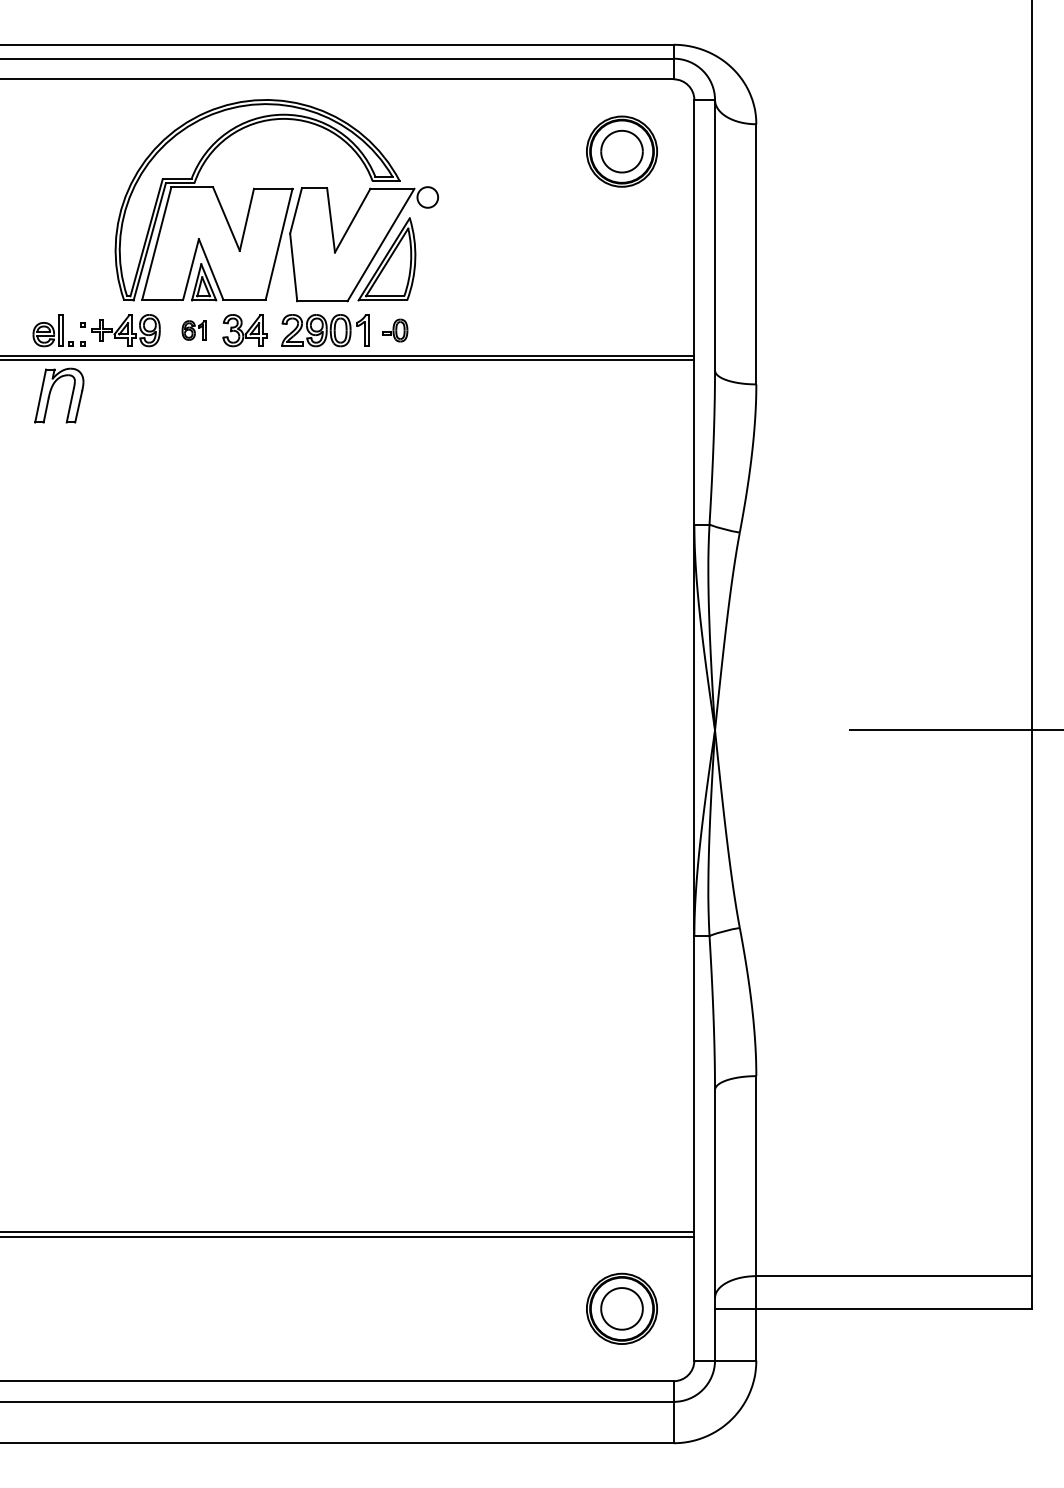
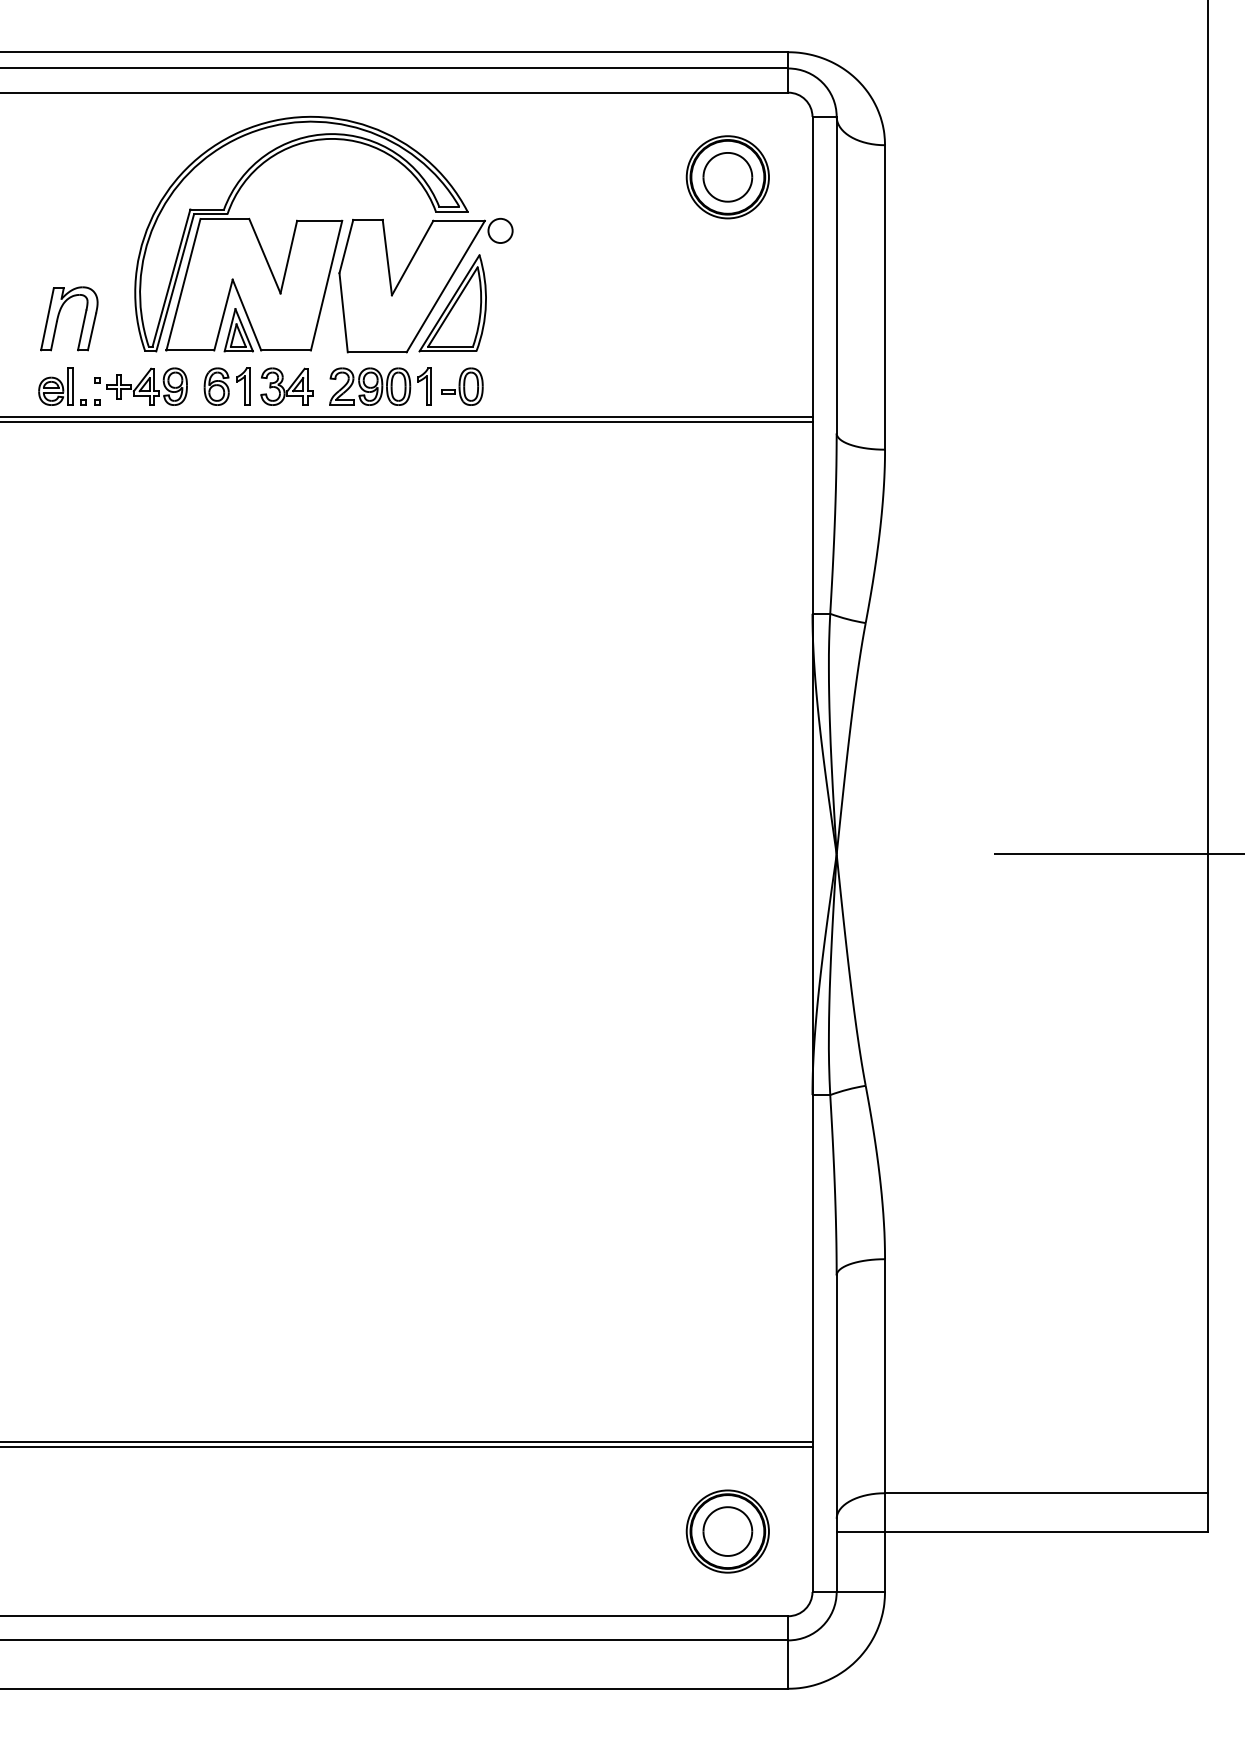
part: (193, 330) -> (226, 386), size x1.67
part: (395, 330) -> (462, 386), size x1.43
part: (50, 392) -> (59, 315), moved

